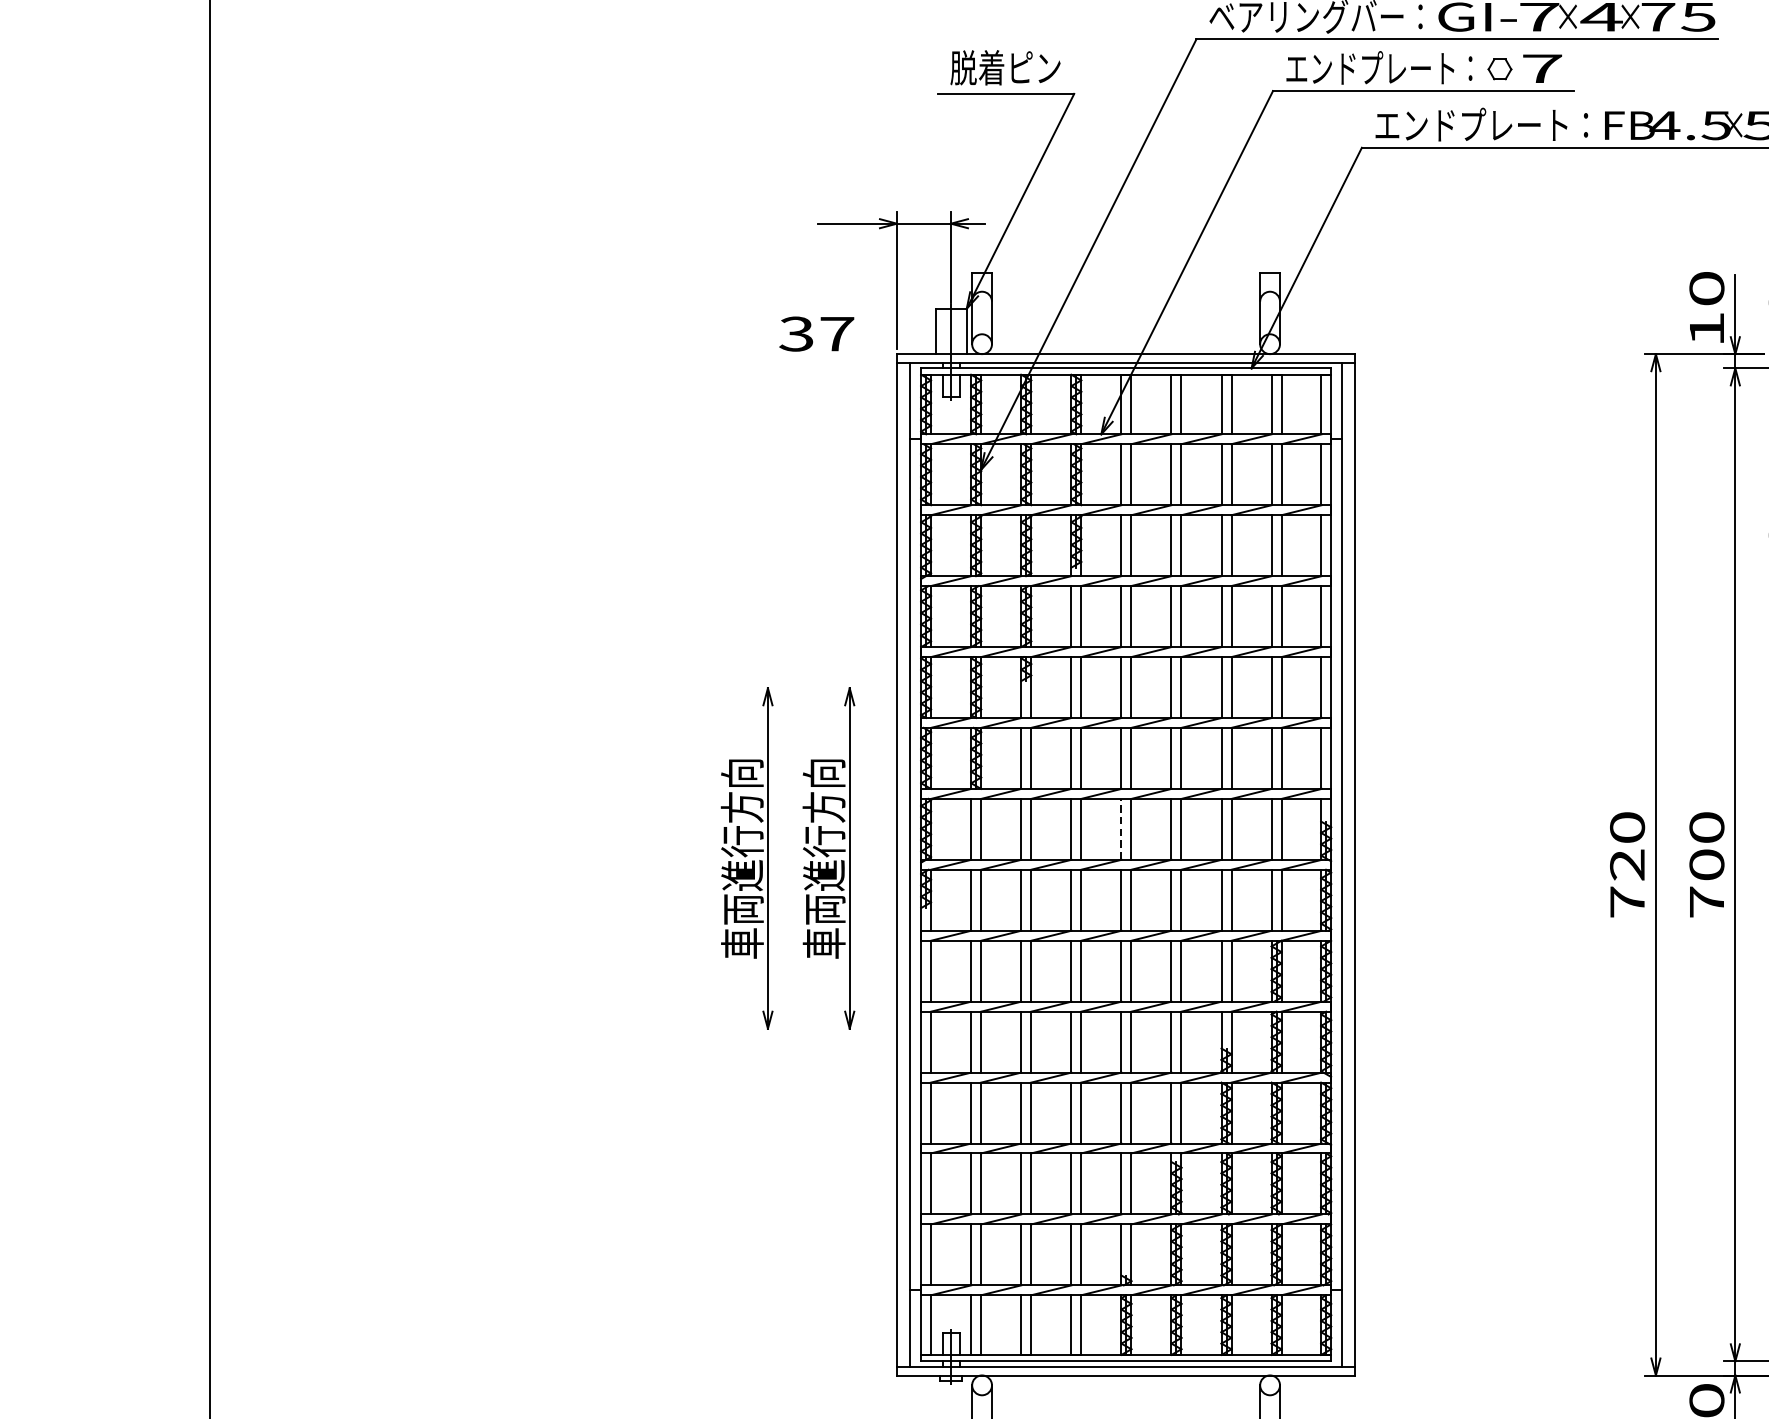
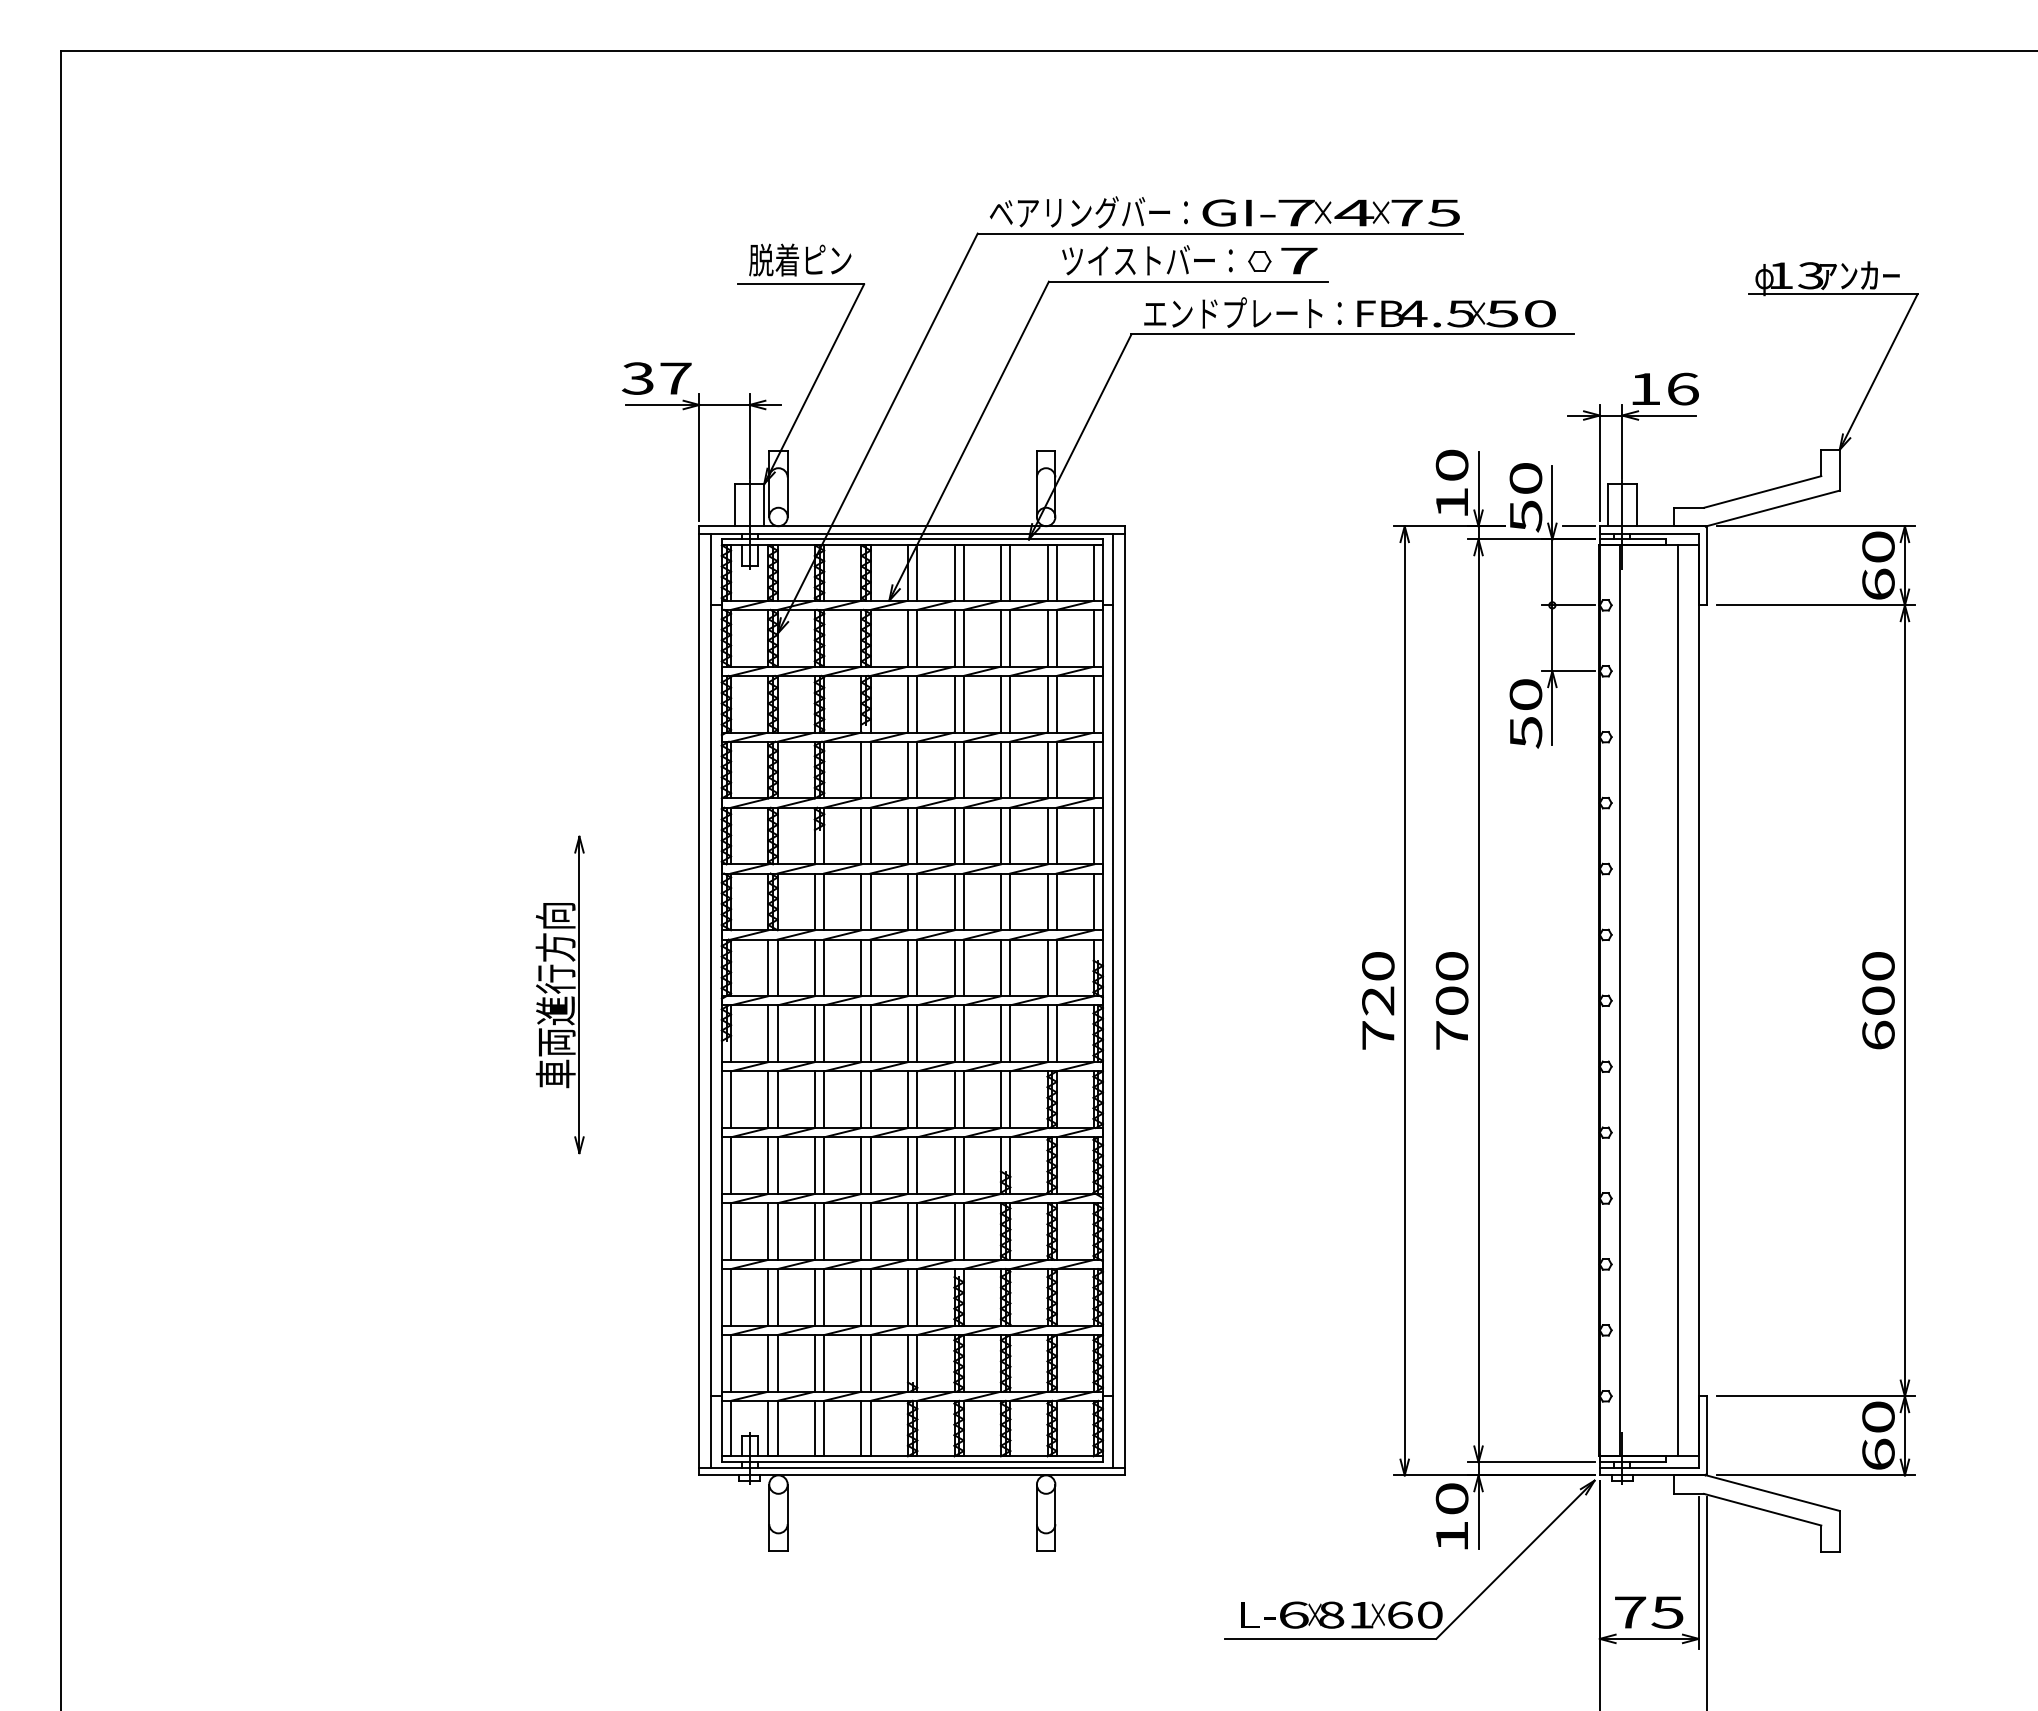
text: (1379, 67) -> (1147, 259), エンドプレート： -> ツイストバー：
text: (816, 334) -> (656, 378), moved
line: (1121, 828) -> (908, 967), dashed -> solid
part: (828, 858) -> (635, 994), removed

